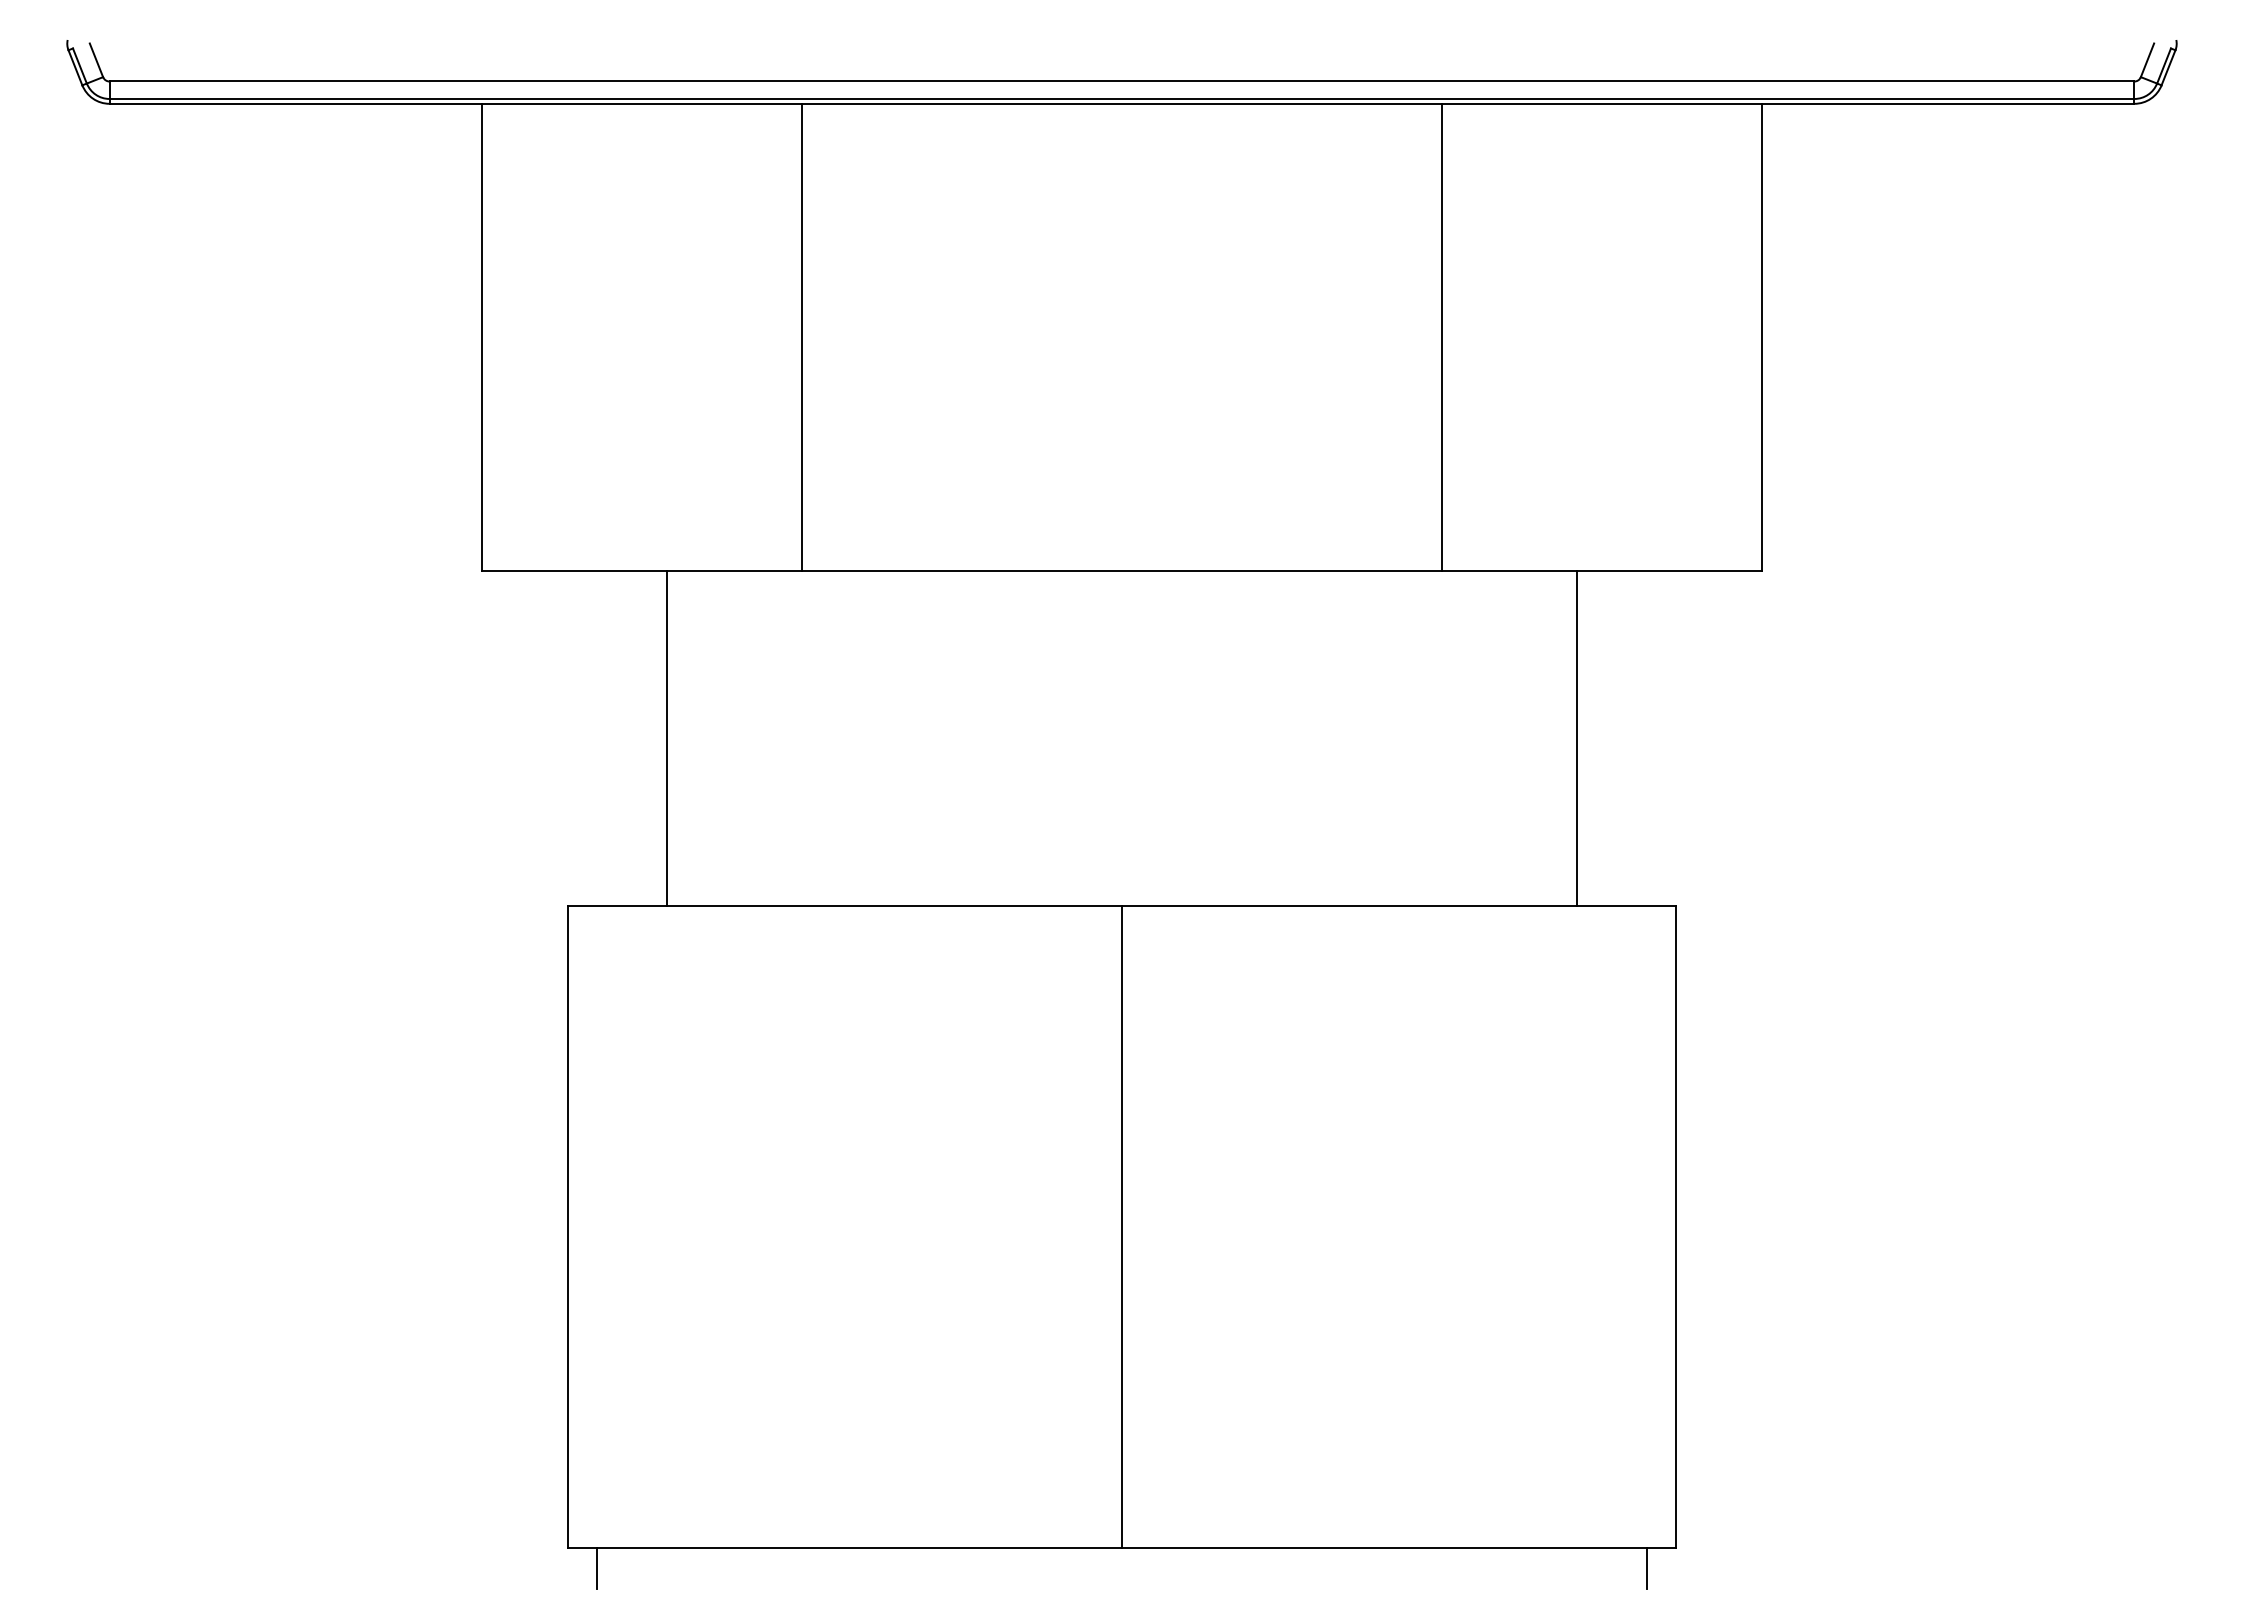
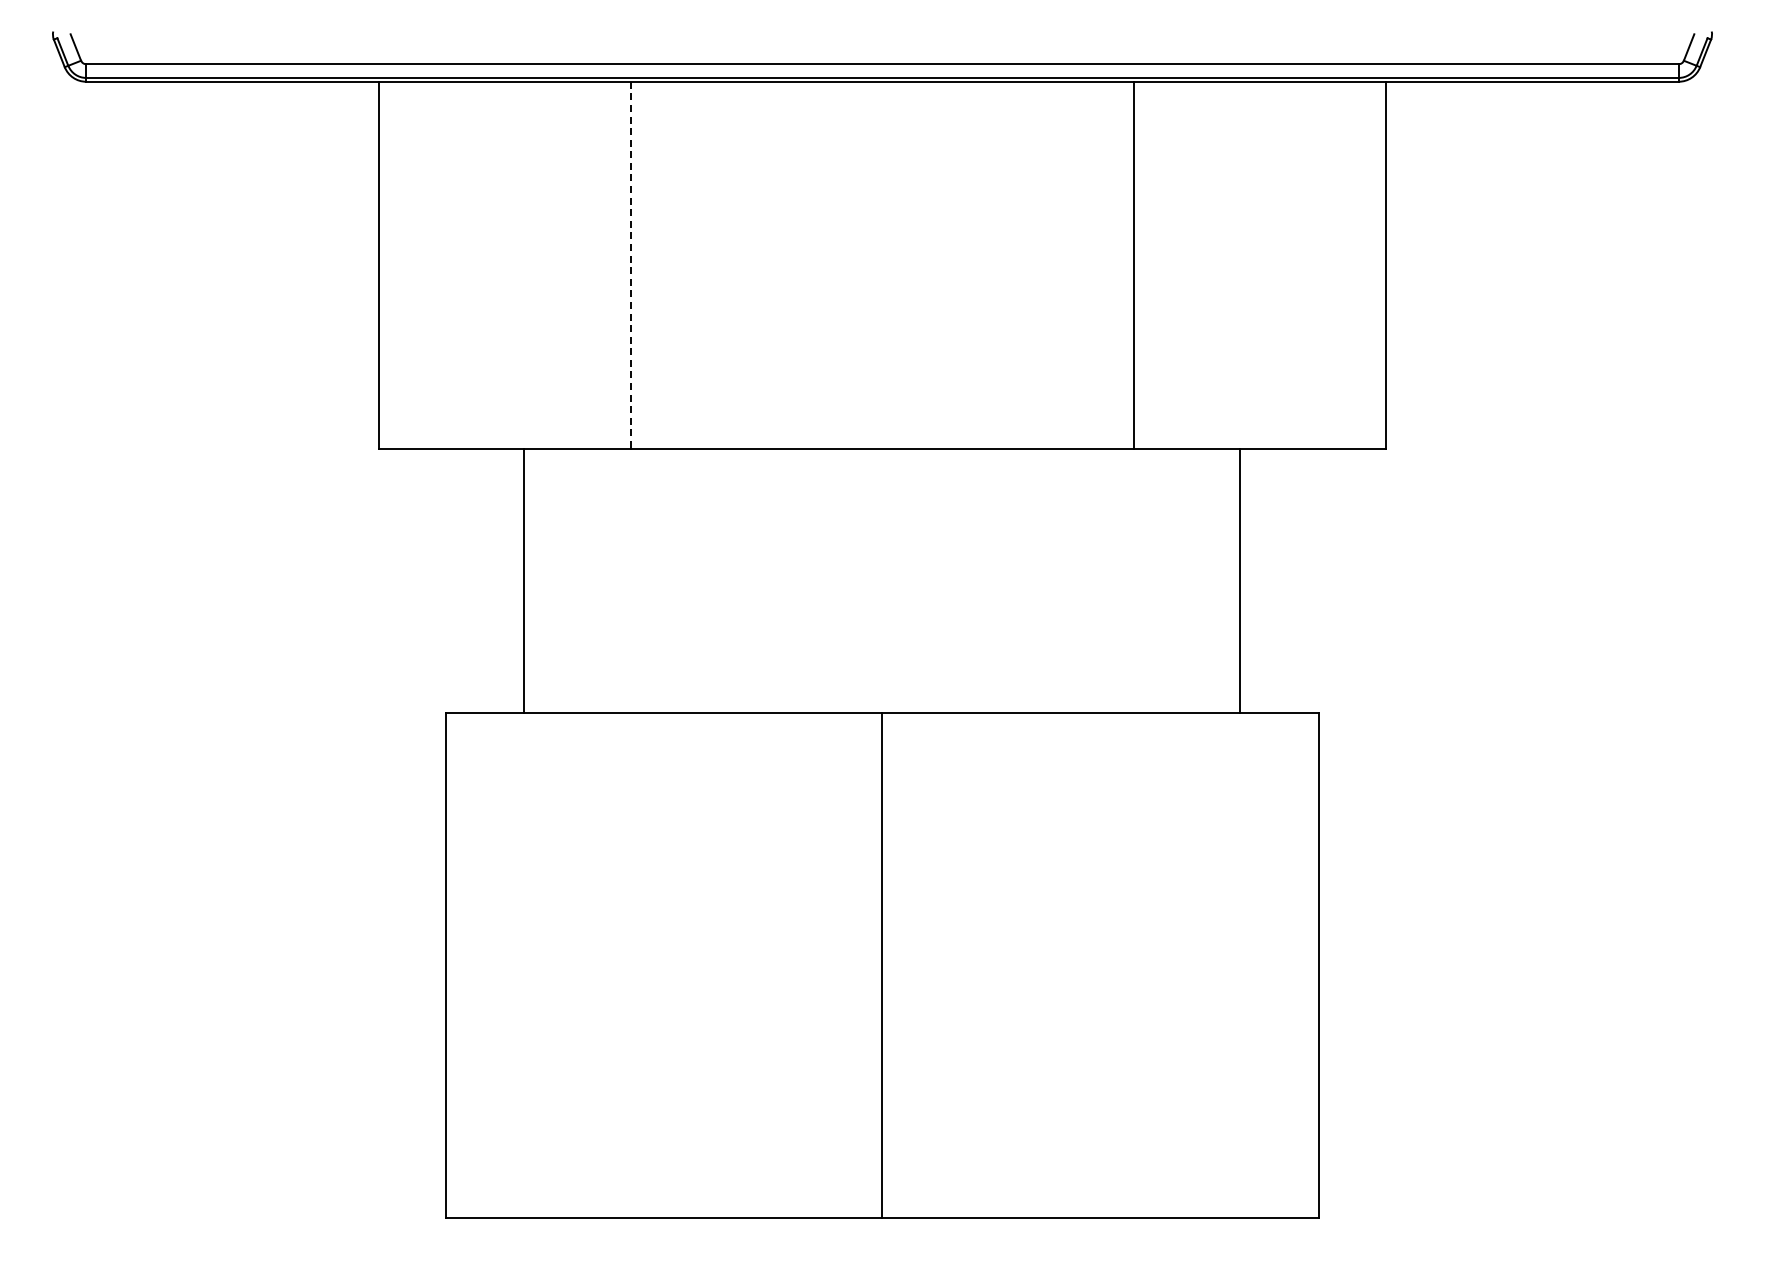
line: (801, 337) -> (630, 265), solid -> dashed
line: (596, 1568) -> (469, 1233), removed
line: (1647, 1568) -> (1295, 1233), removed

